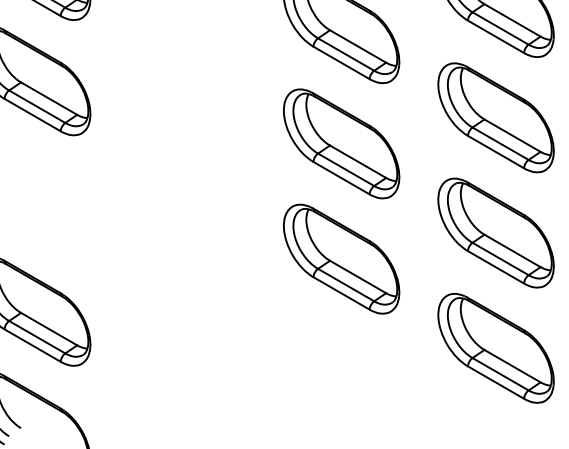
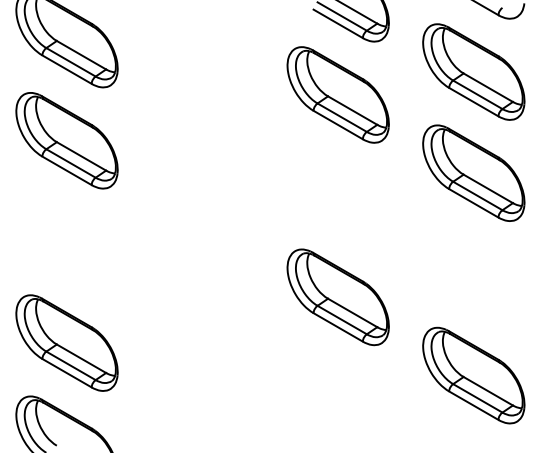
part: (340, 143) -> (337, 195), removed
part: (495, 233) -> (473, 274), removed

